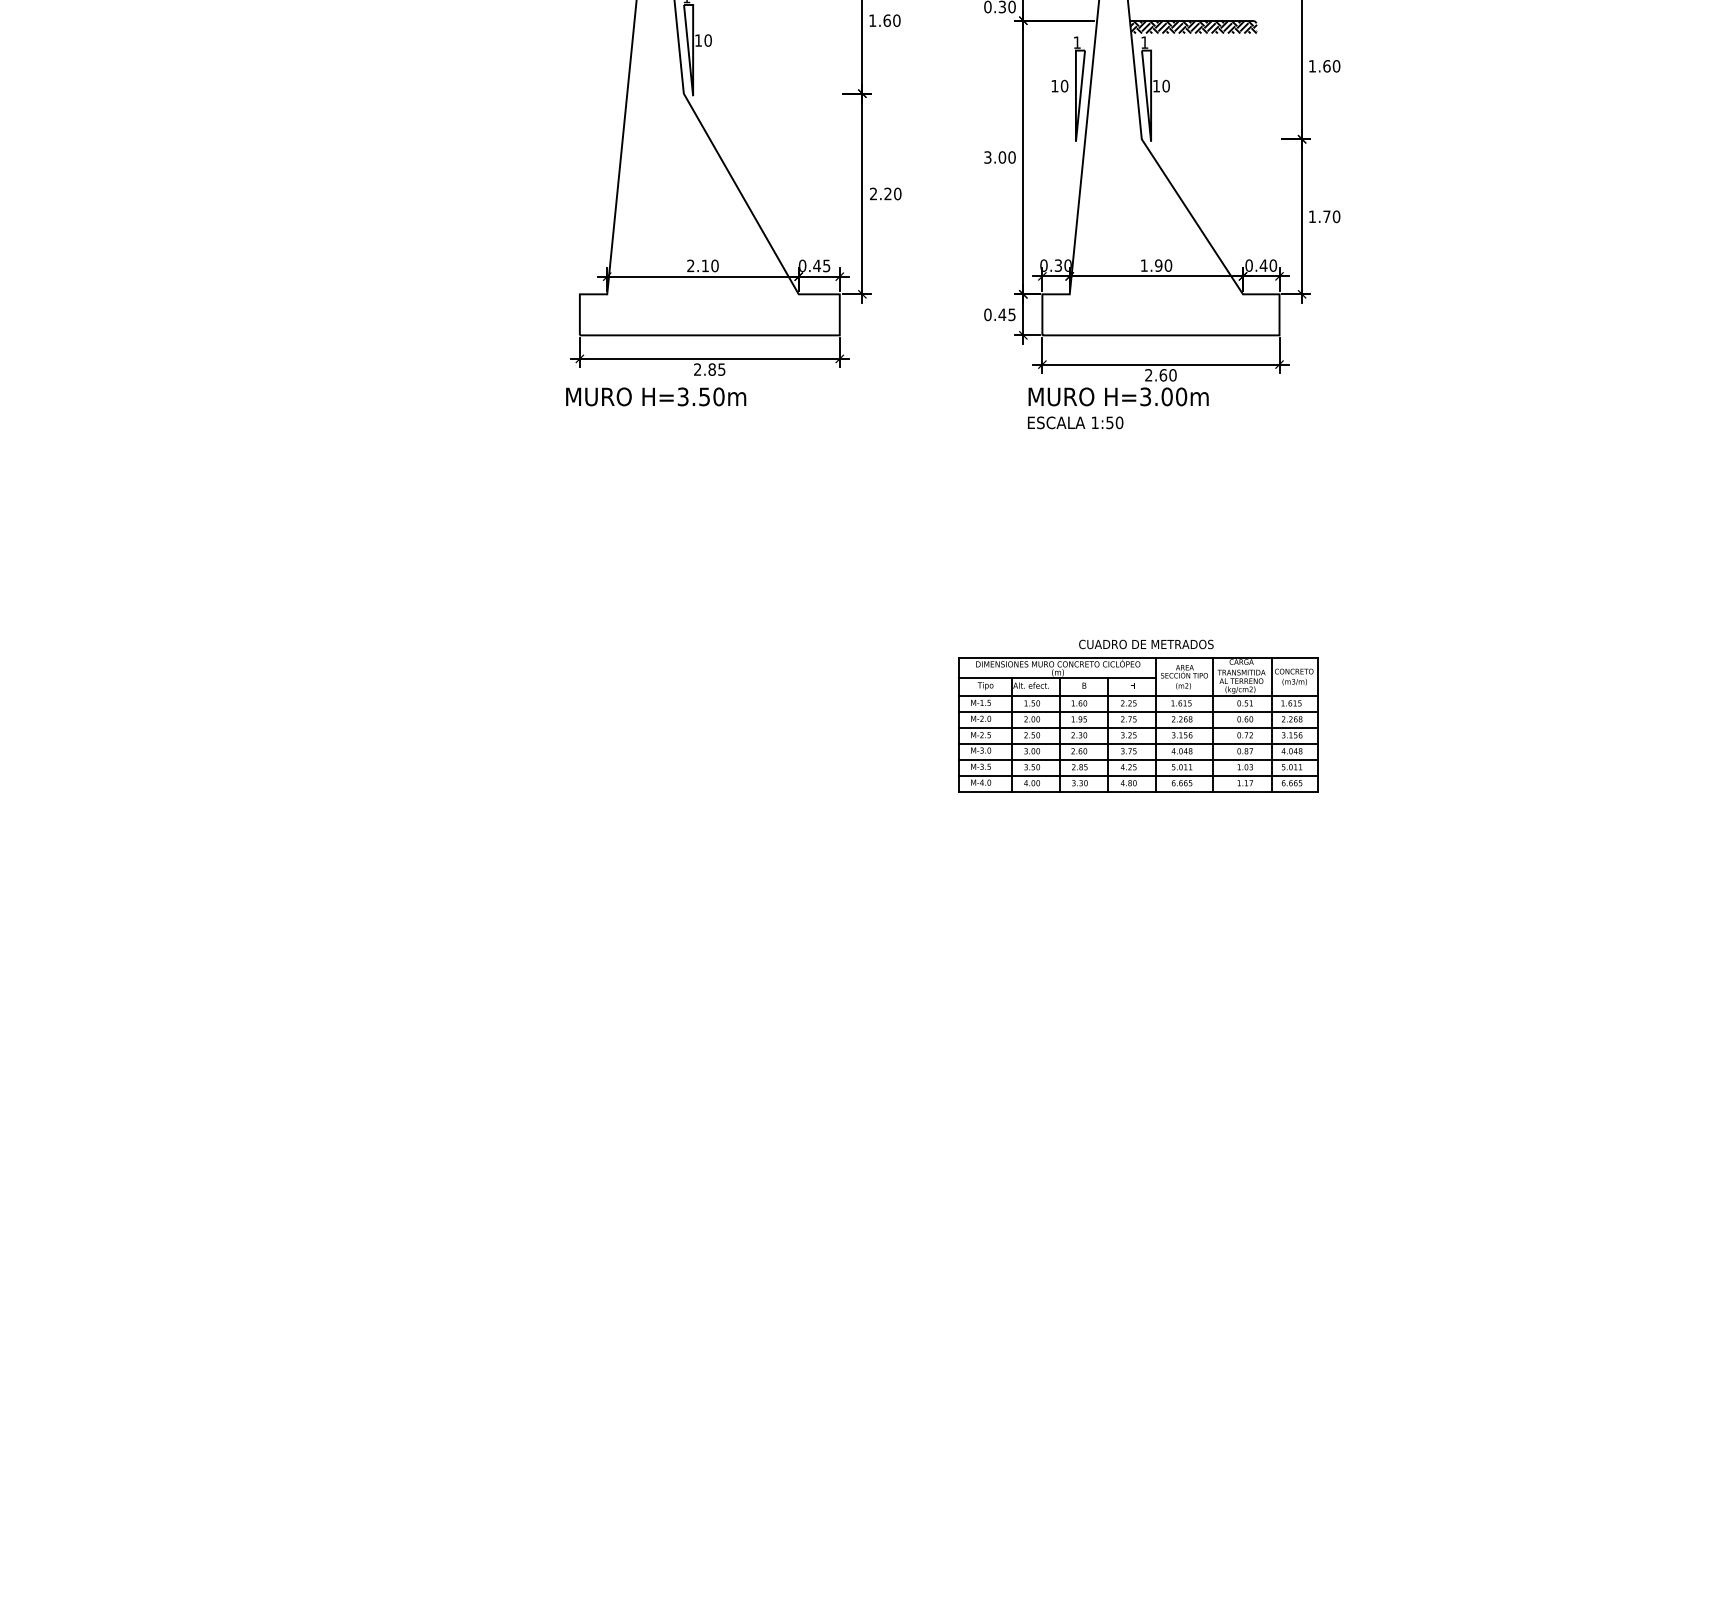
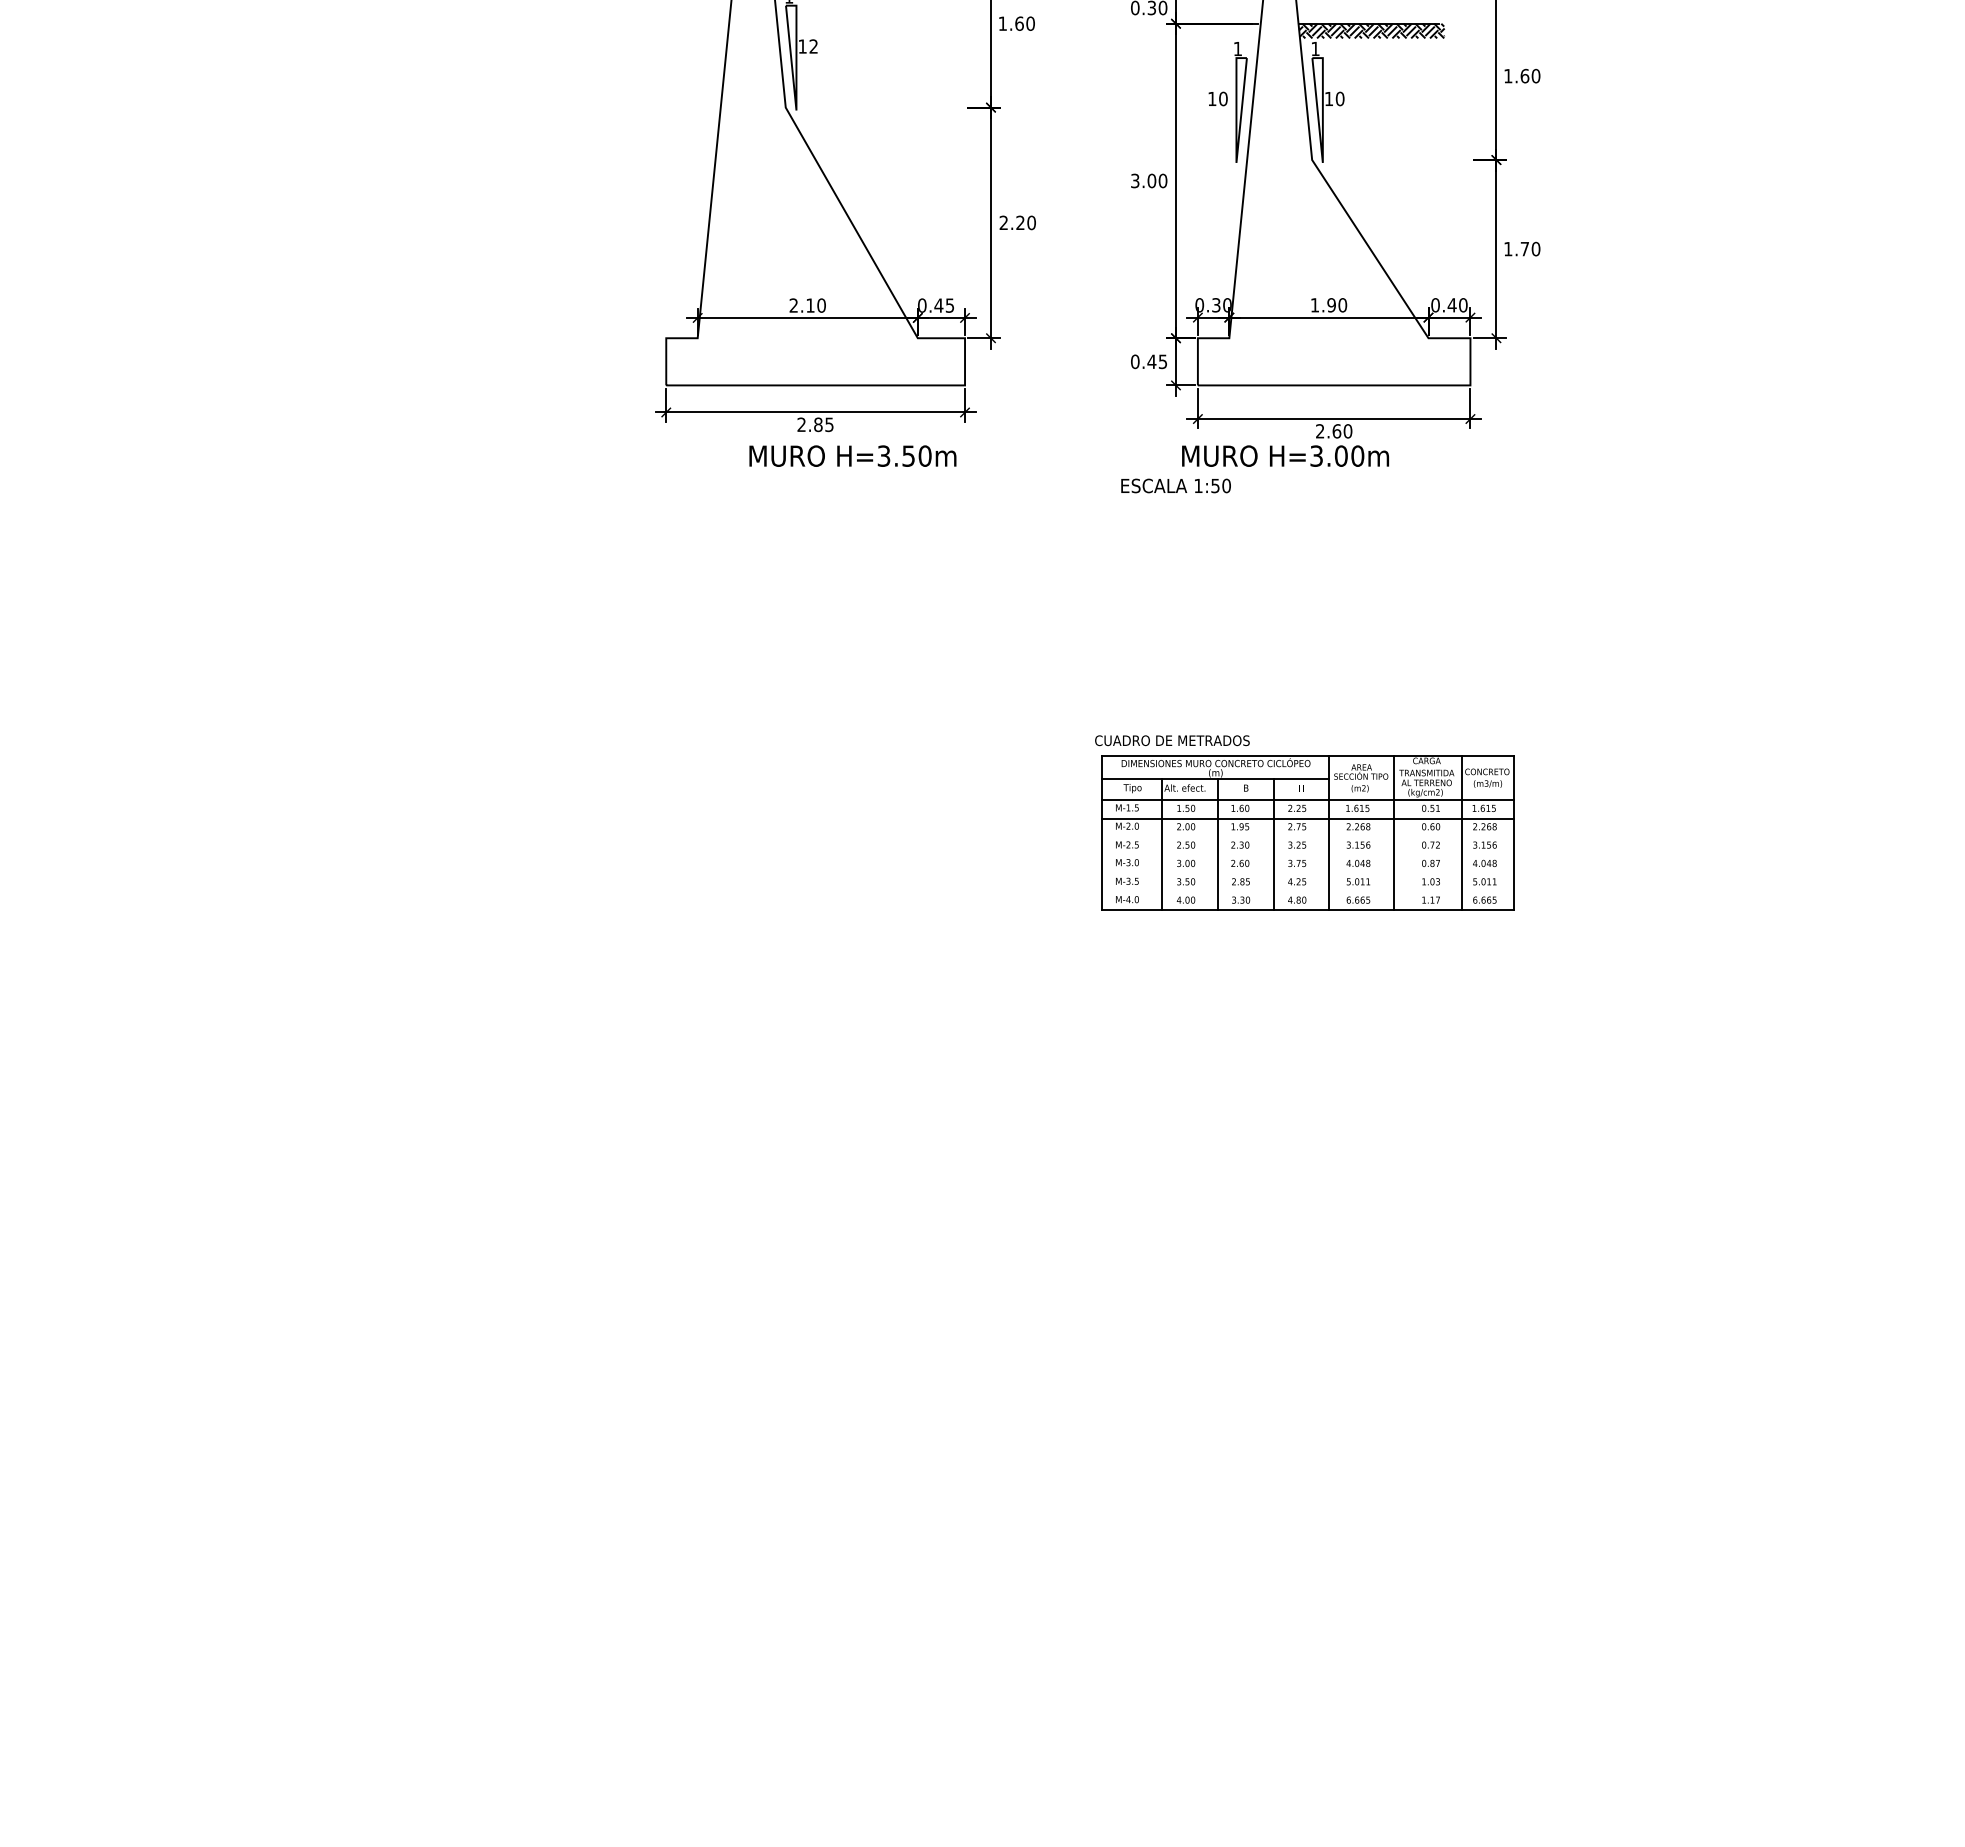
text: (707, 40) -> (813, 46), 10 -> 12
text: (655, 396) -> (852, 455), moved
text: (1075, 422) -> (1175, 485), moved
text: (1146, 644) -> (1172, 740), moved
line: (1138, 728) -> (1308, 837), removed
line: (1138, 744) -> (1308, 855), removed
line: (1138, 760) -> (1308, 873), removed
line: (1138, 776) -> (1308, 892), removed

